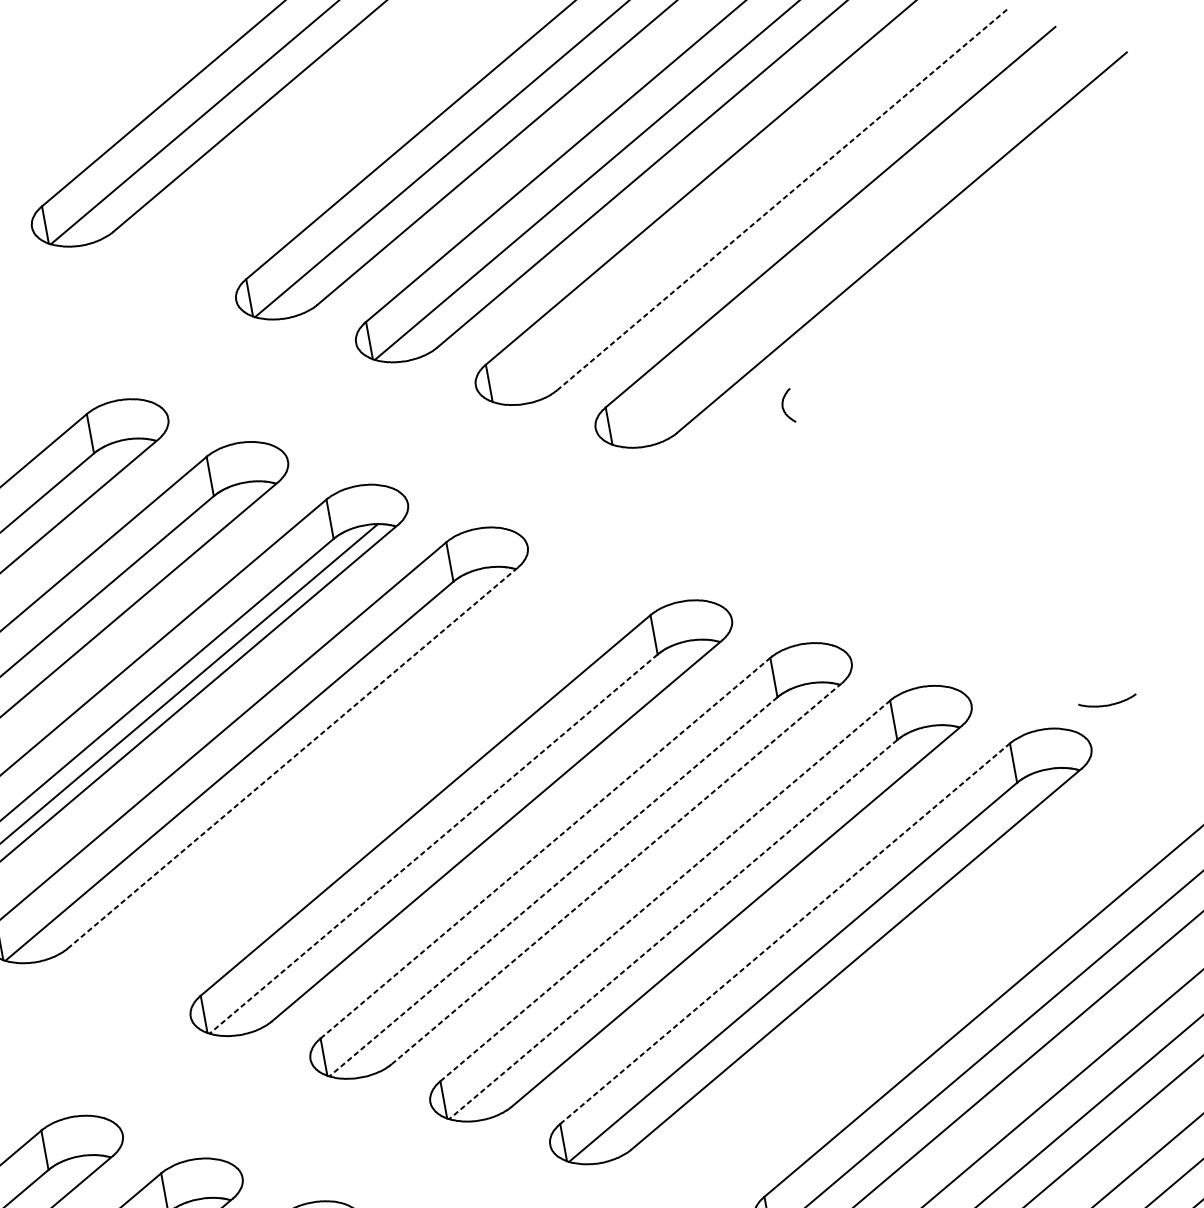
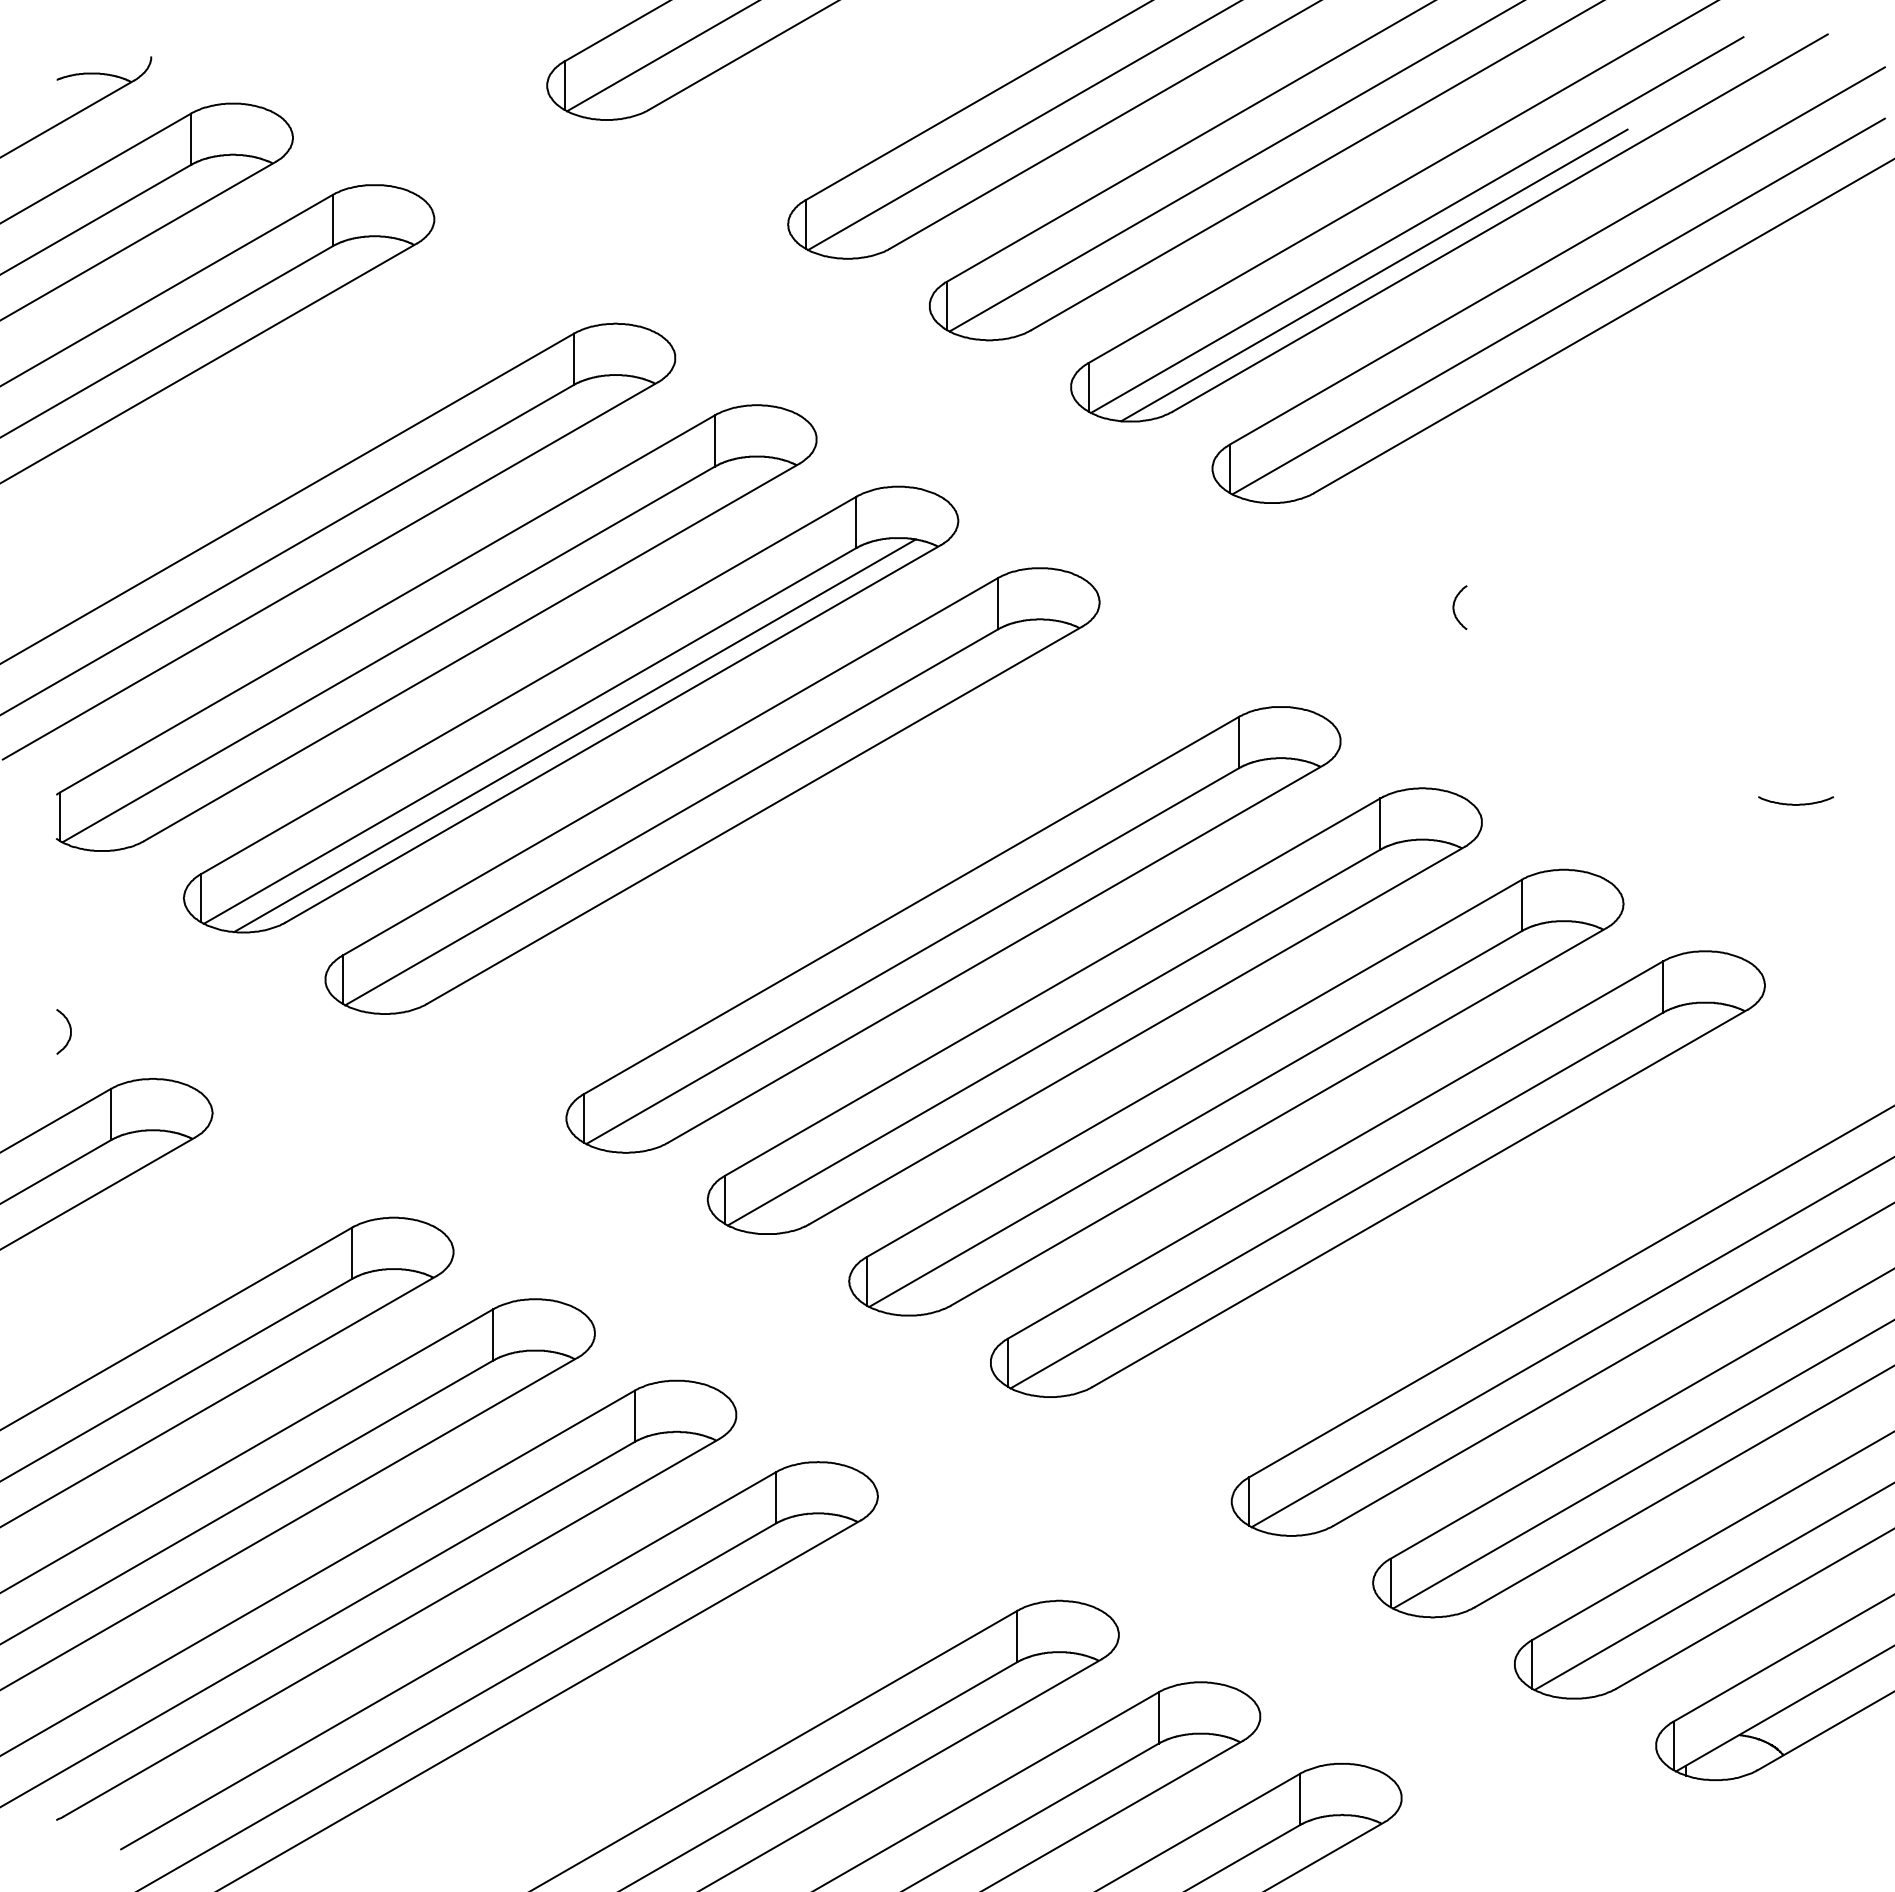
line: (782, 200) -> (1500, 223), dashed -> solid
line: (718, 212) -> (1417, 224), added
line: (838, 255) -> (1558, 306), added
line: (692, 257) -> (1374, 275), added
curve: (783, 406) -> (1454, 607), moved
curve: (1108, 705) -> (1796, 804), moved
line: (292, 758) -> (754, 815), dashed -> solid
line: (433, 844) -> (912, 956), dashed -> solid
line: (545, 848) -> (1052, 987), dashed -> solid
line: (617, 873) -> (1137, 1035), dashed -> solid
line: (553, 886) -> (1053, 1037), dashed -> solid
line: (665, 890) -> (1194, 1068), dashed -> solid
line: (673, 929) -> (1195, 1119), dashed -> solid
line: (784, 933) -> (1335, 1149), dashed -> solid

